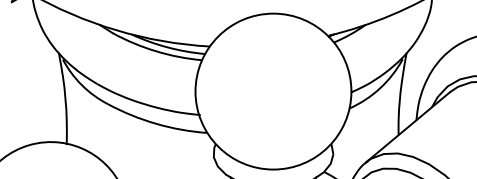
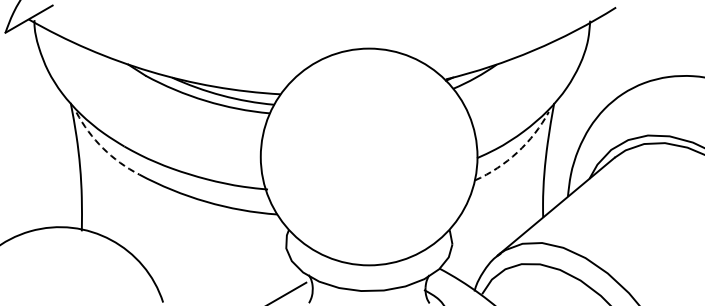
arc: (82, 85) -> (103, 148), solid -> dashed
arc: (380, 88) -> (517, 152), solid -> dashed

